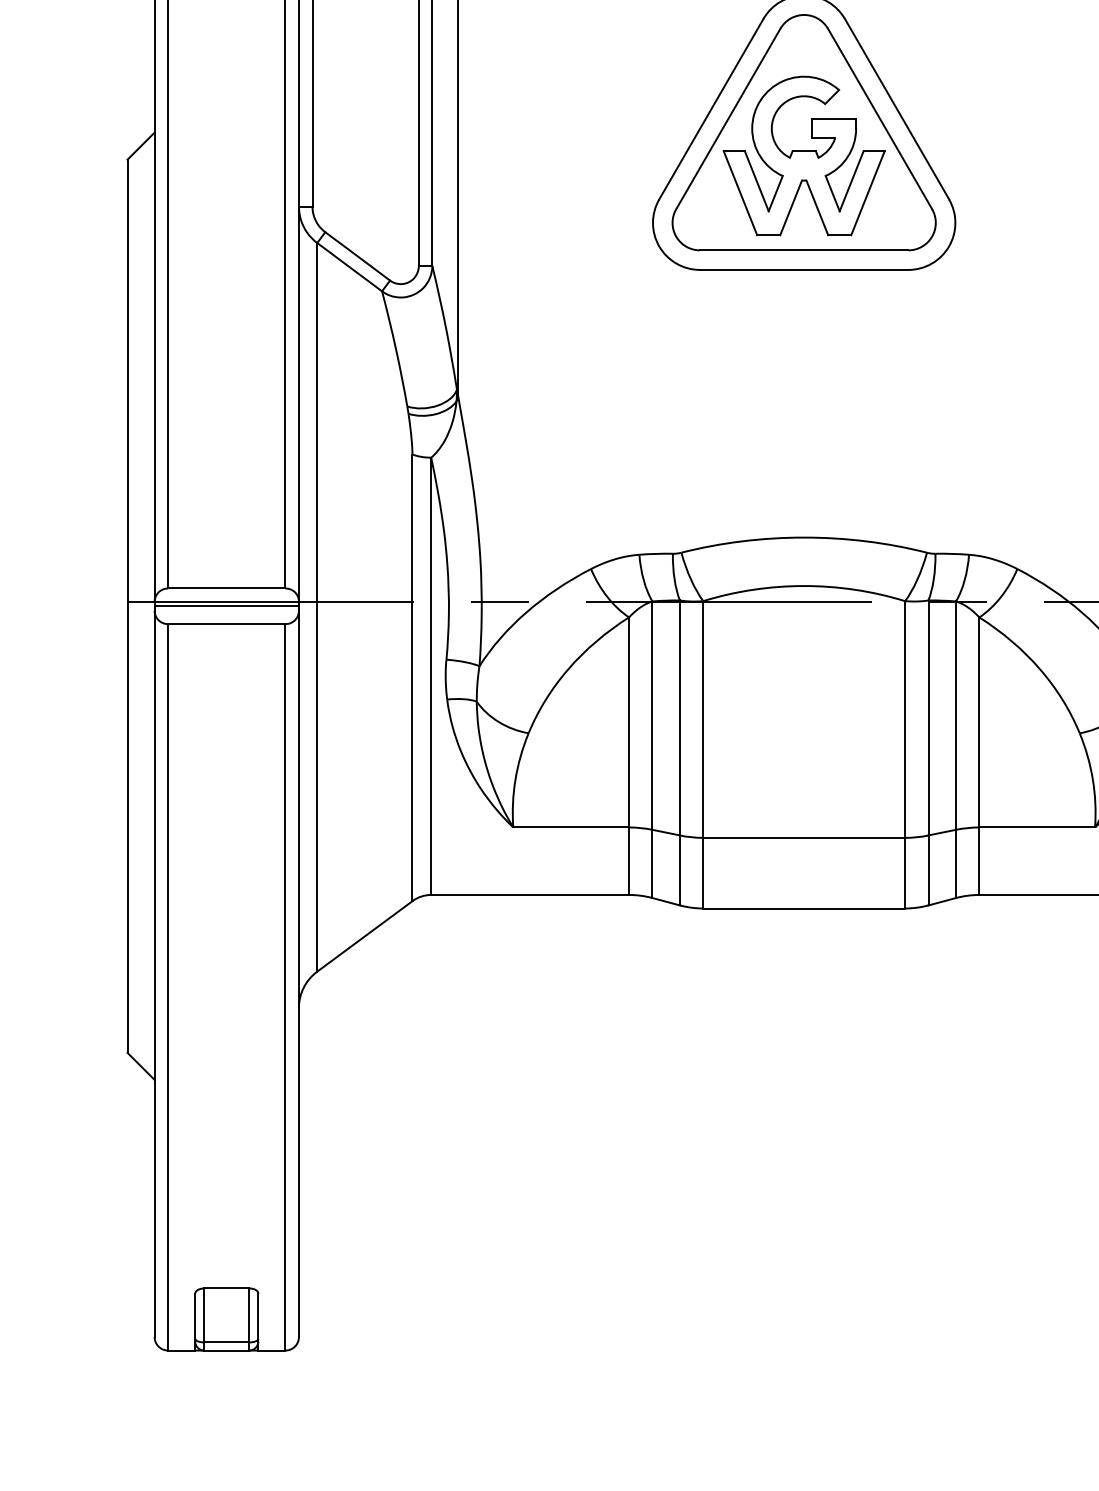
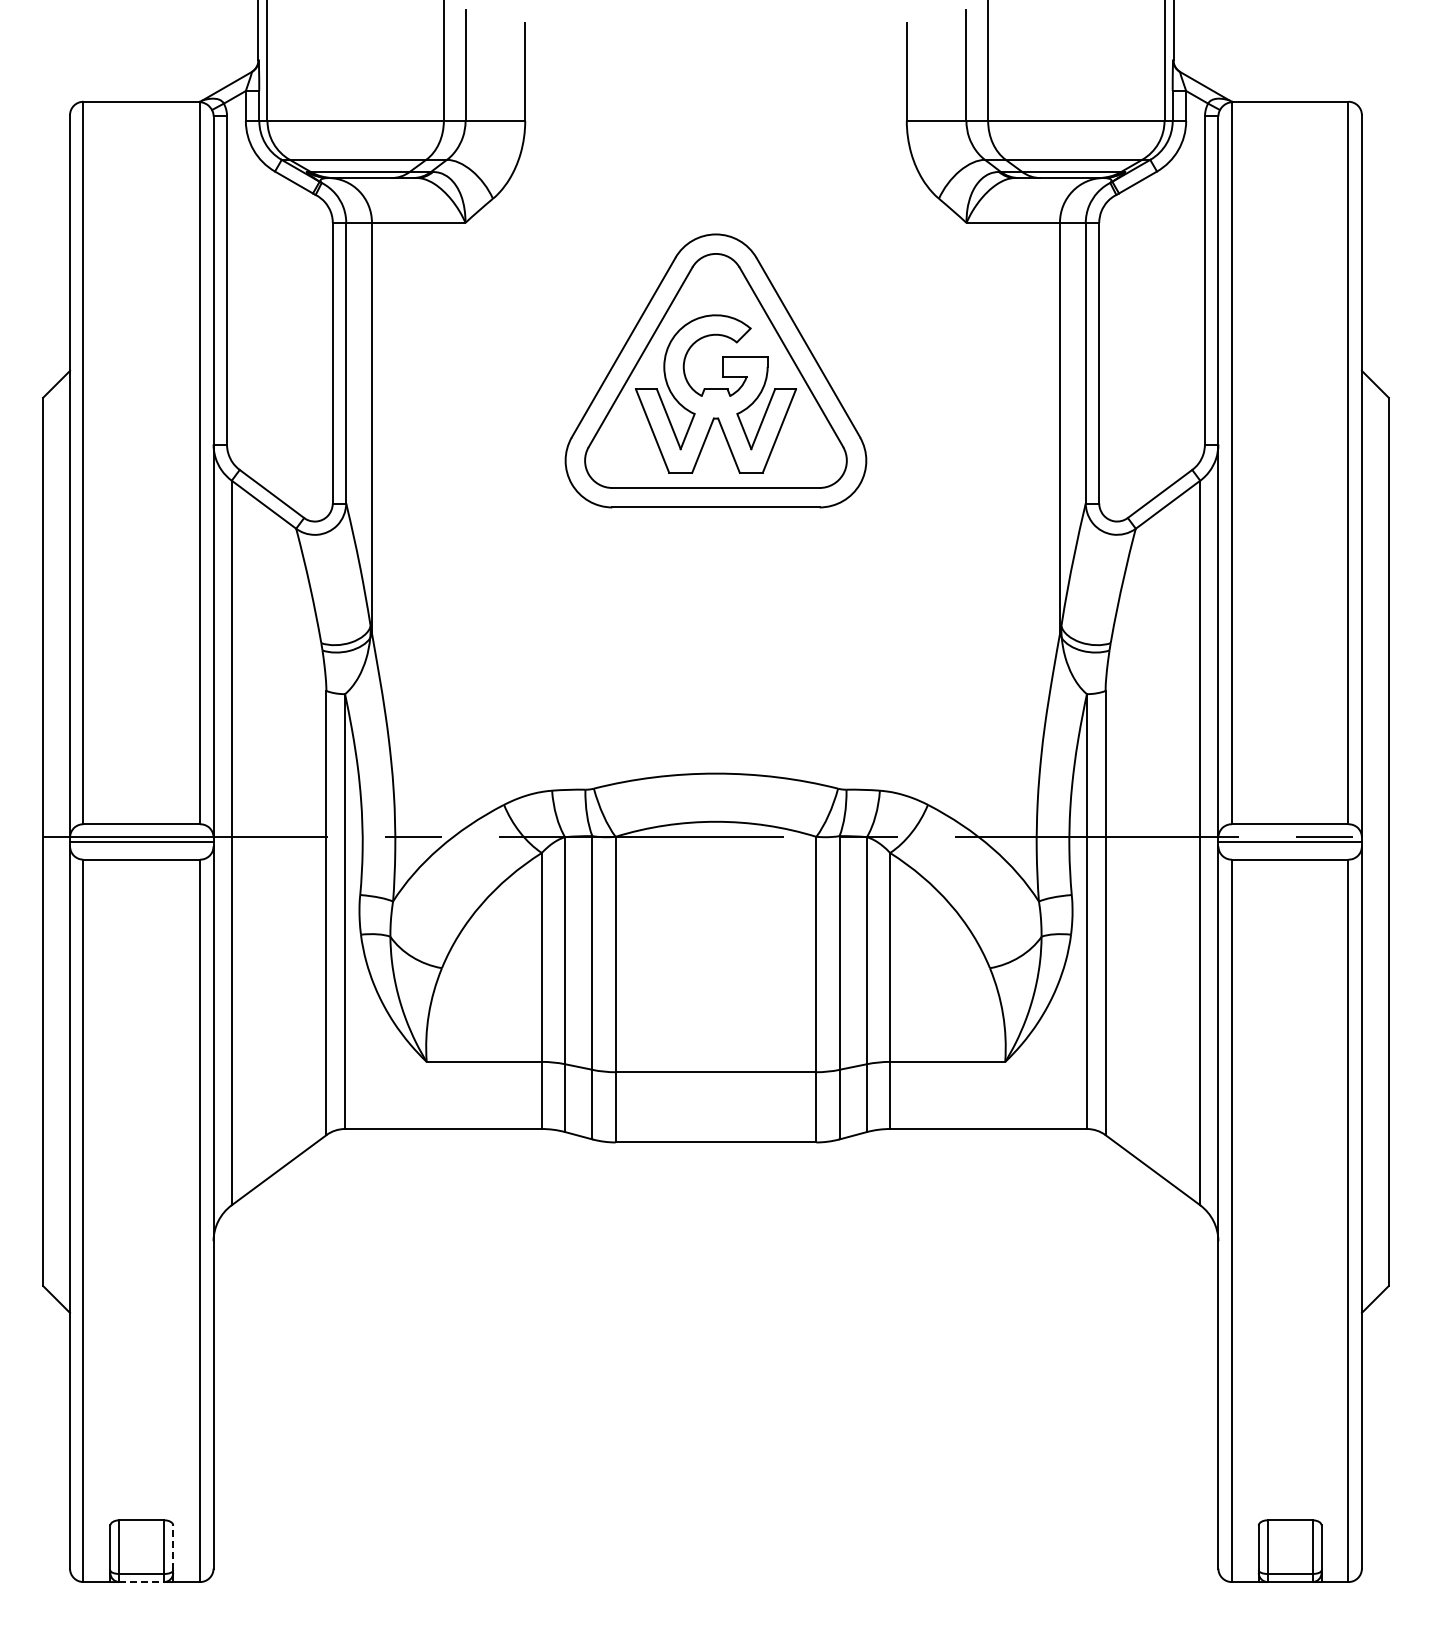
line: (258, 1315) -> (173, 1547), solid -> dashed
line: (227, 1351) -> (142, 1582), solid -> dashed

